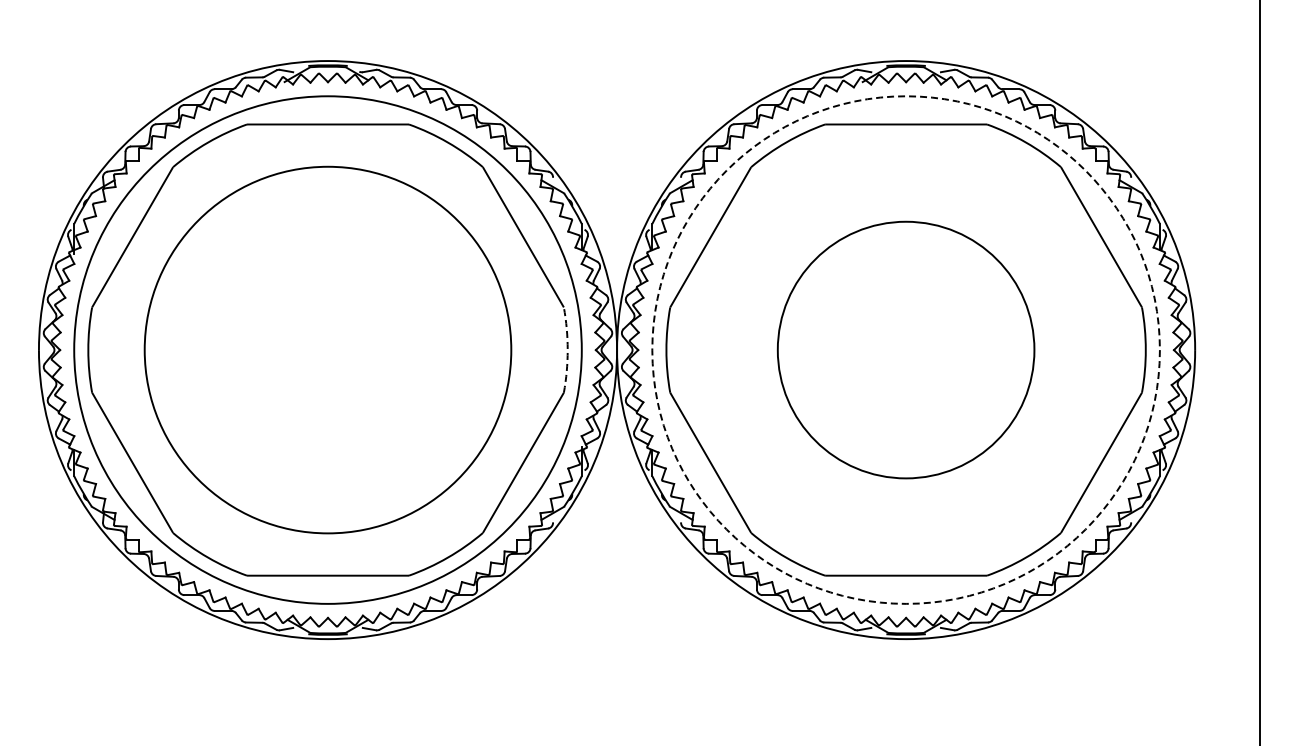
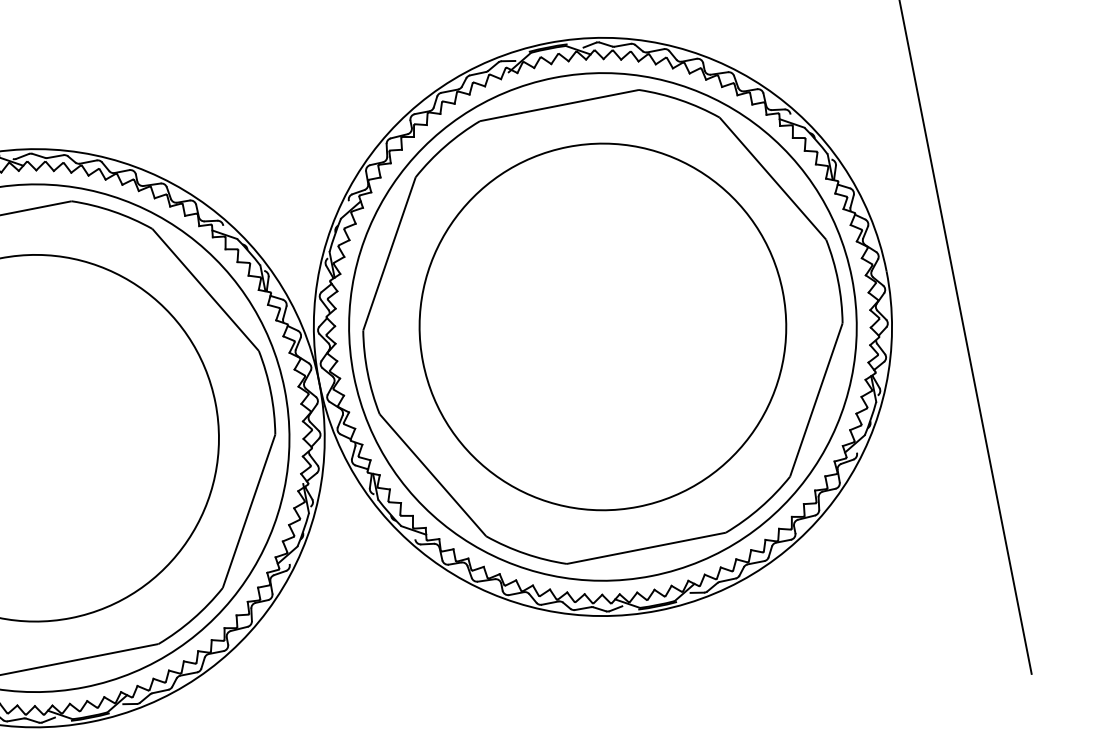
circle: (905, 349) -> (602, 326), dashed -> solid
circle: (905, 349) -> (602, 326), size x1.43
arc: (567, 350) -> (270, 392), dashed -> solid

